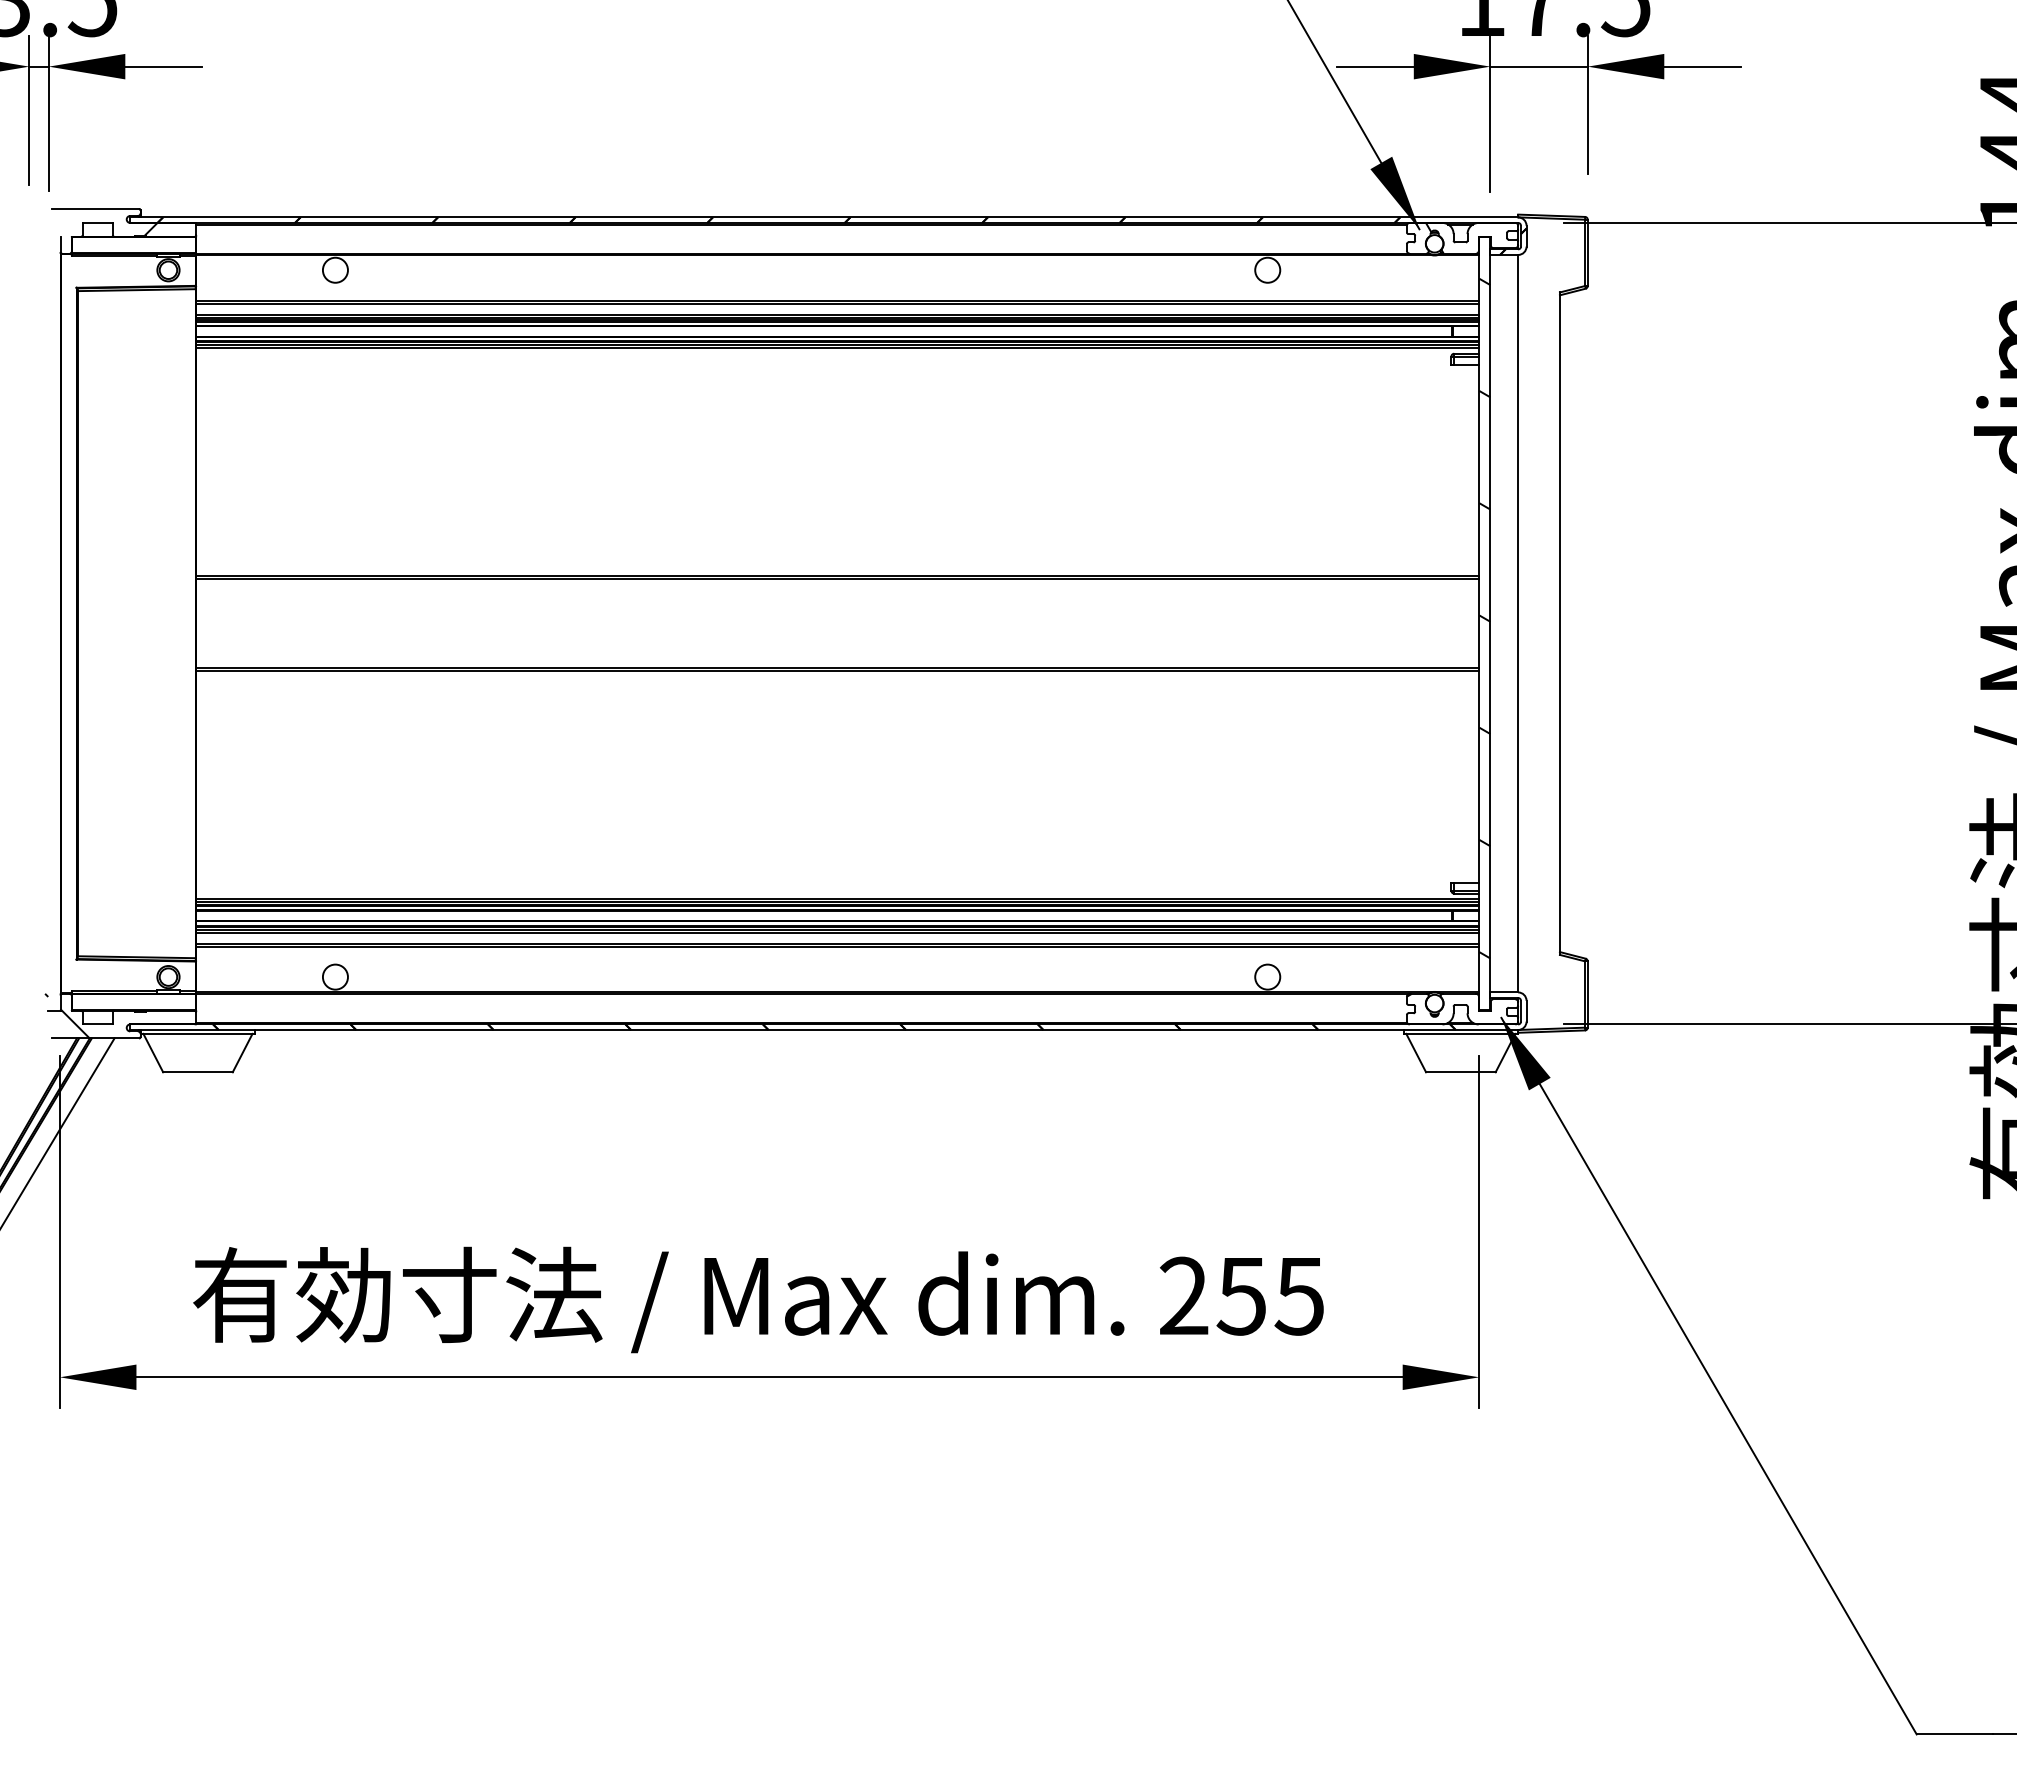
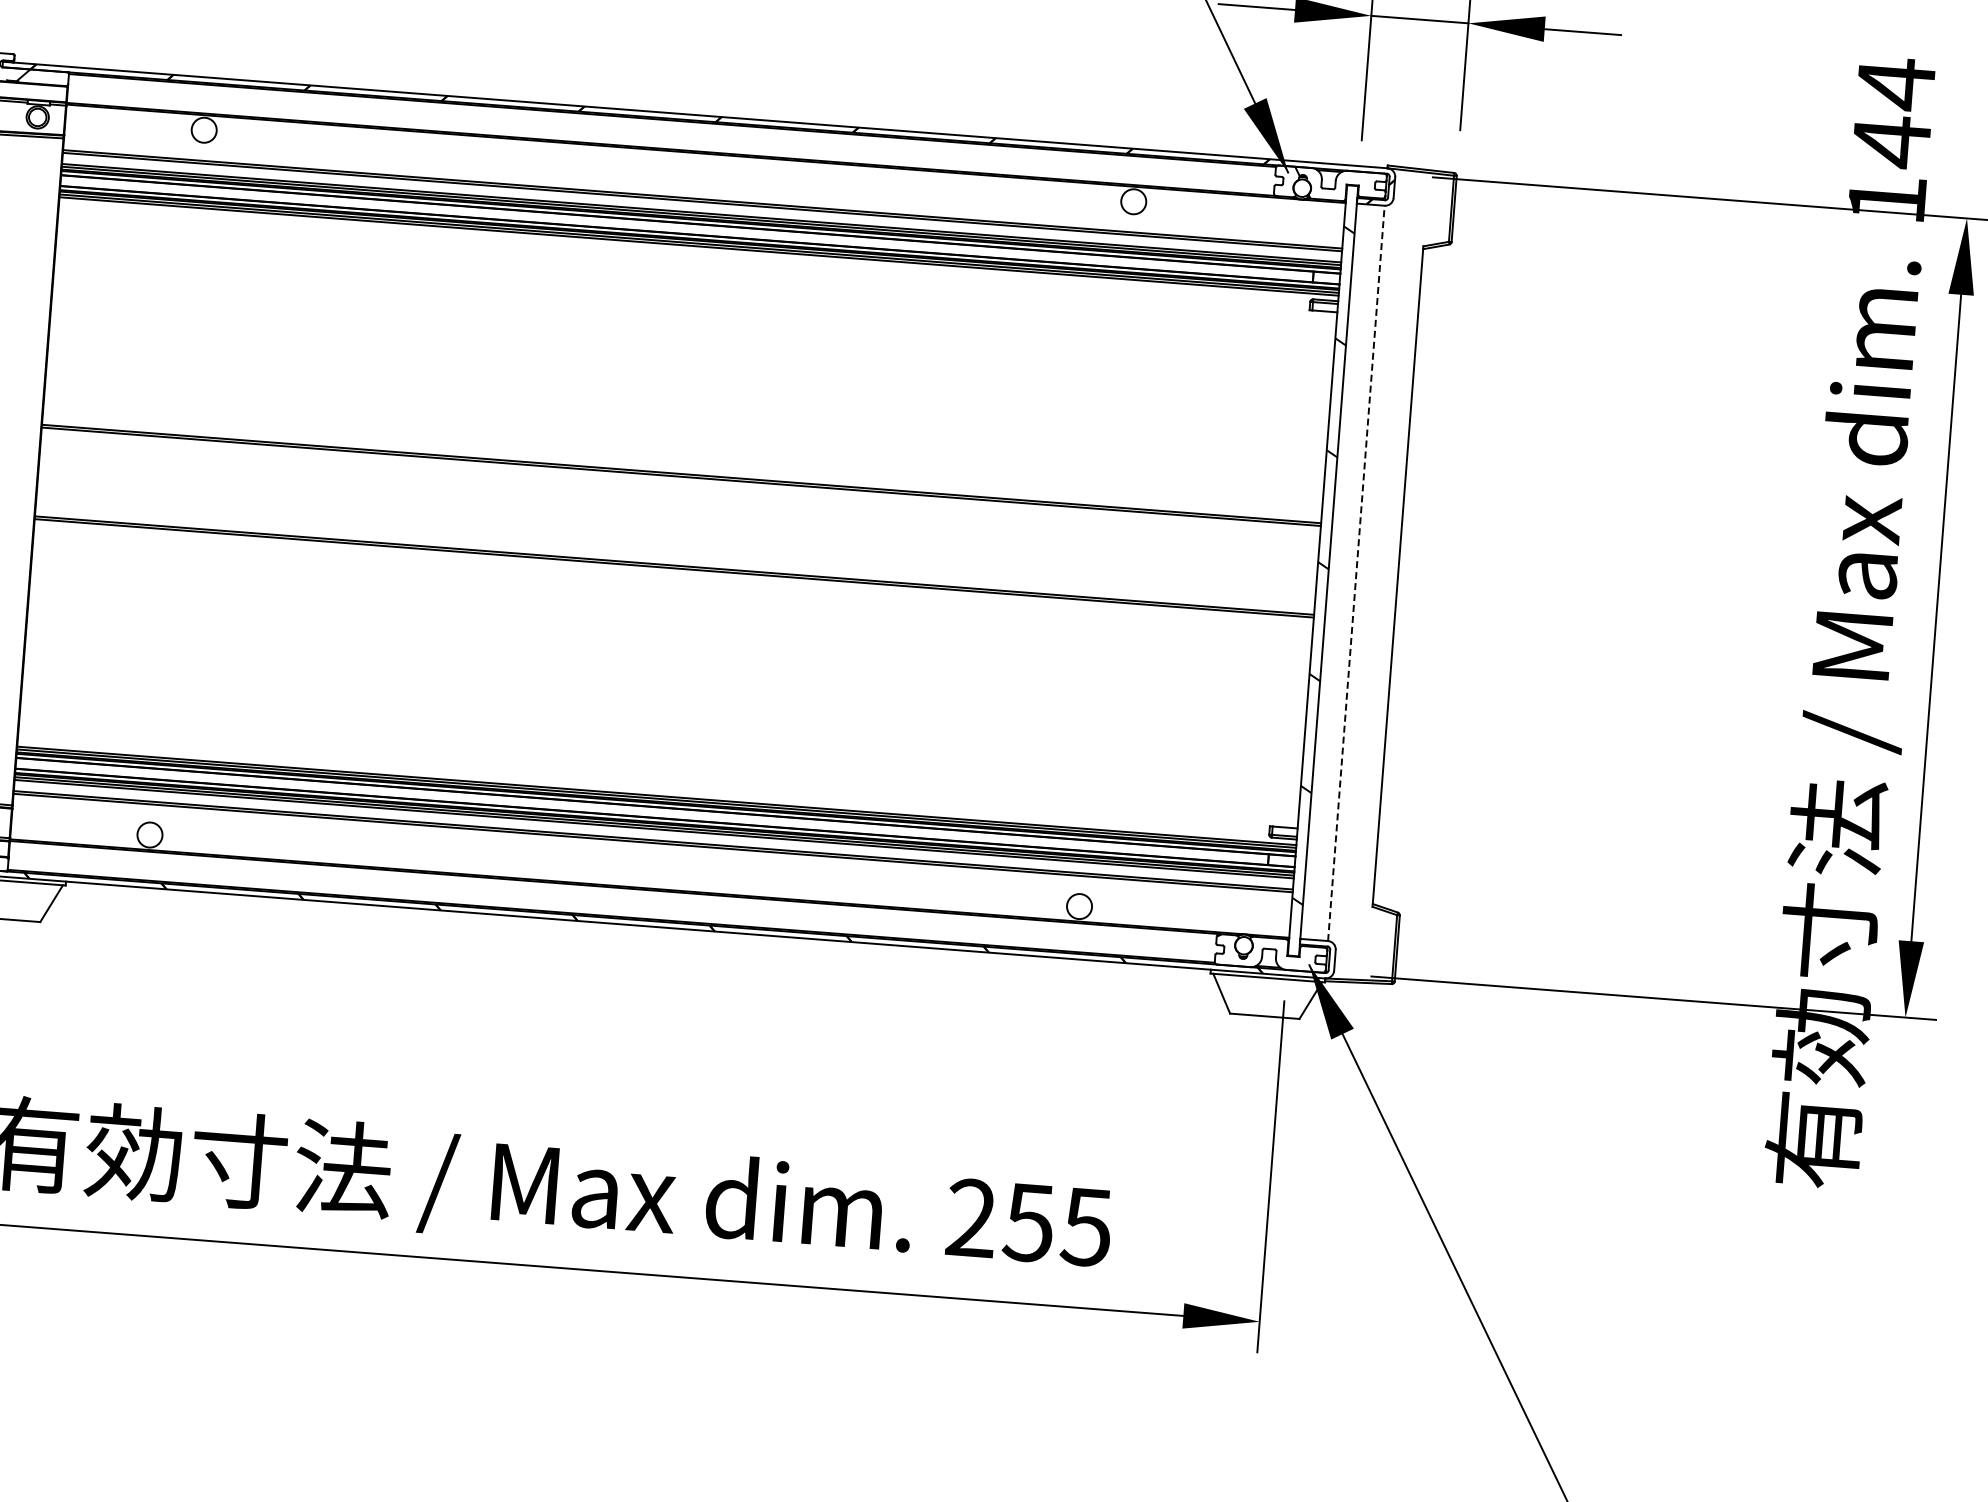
line: (1518, 623) -> (1356, 573), solid -> dashed

